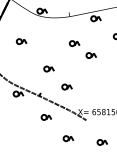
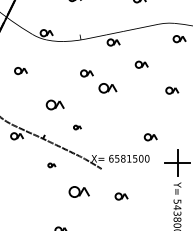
part: (91, 55) -> (107, 88), size x1.4
part: (48, 69) -> (54, 105), size x1.4
part: (67, 87) -> (77, 127), size x0.6
part: (46, 117) -> (51, 165), size x0.6
part: (68, 138) -> (79, 191), size x1.6

